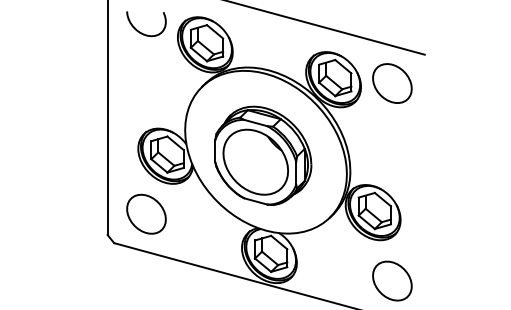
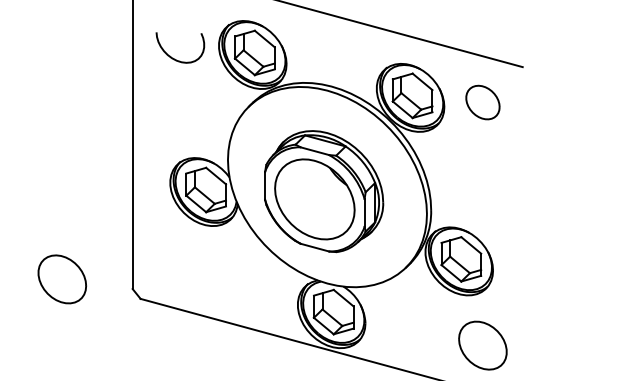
curve: (142, 32) -> (175, 58), moved
part: (392, 83) -> (483, 102), size x0.7
part: (146, 213) -> (62, 278), moved

